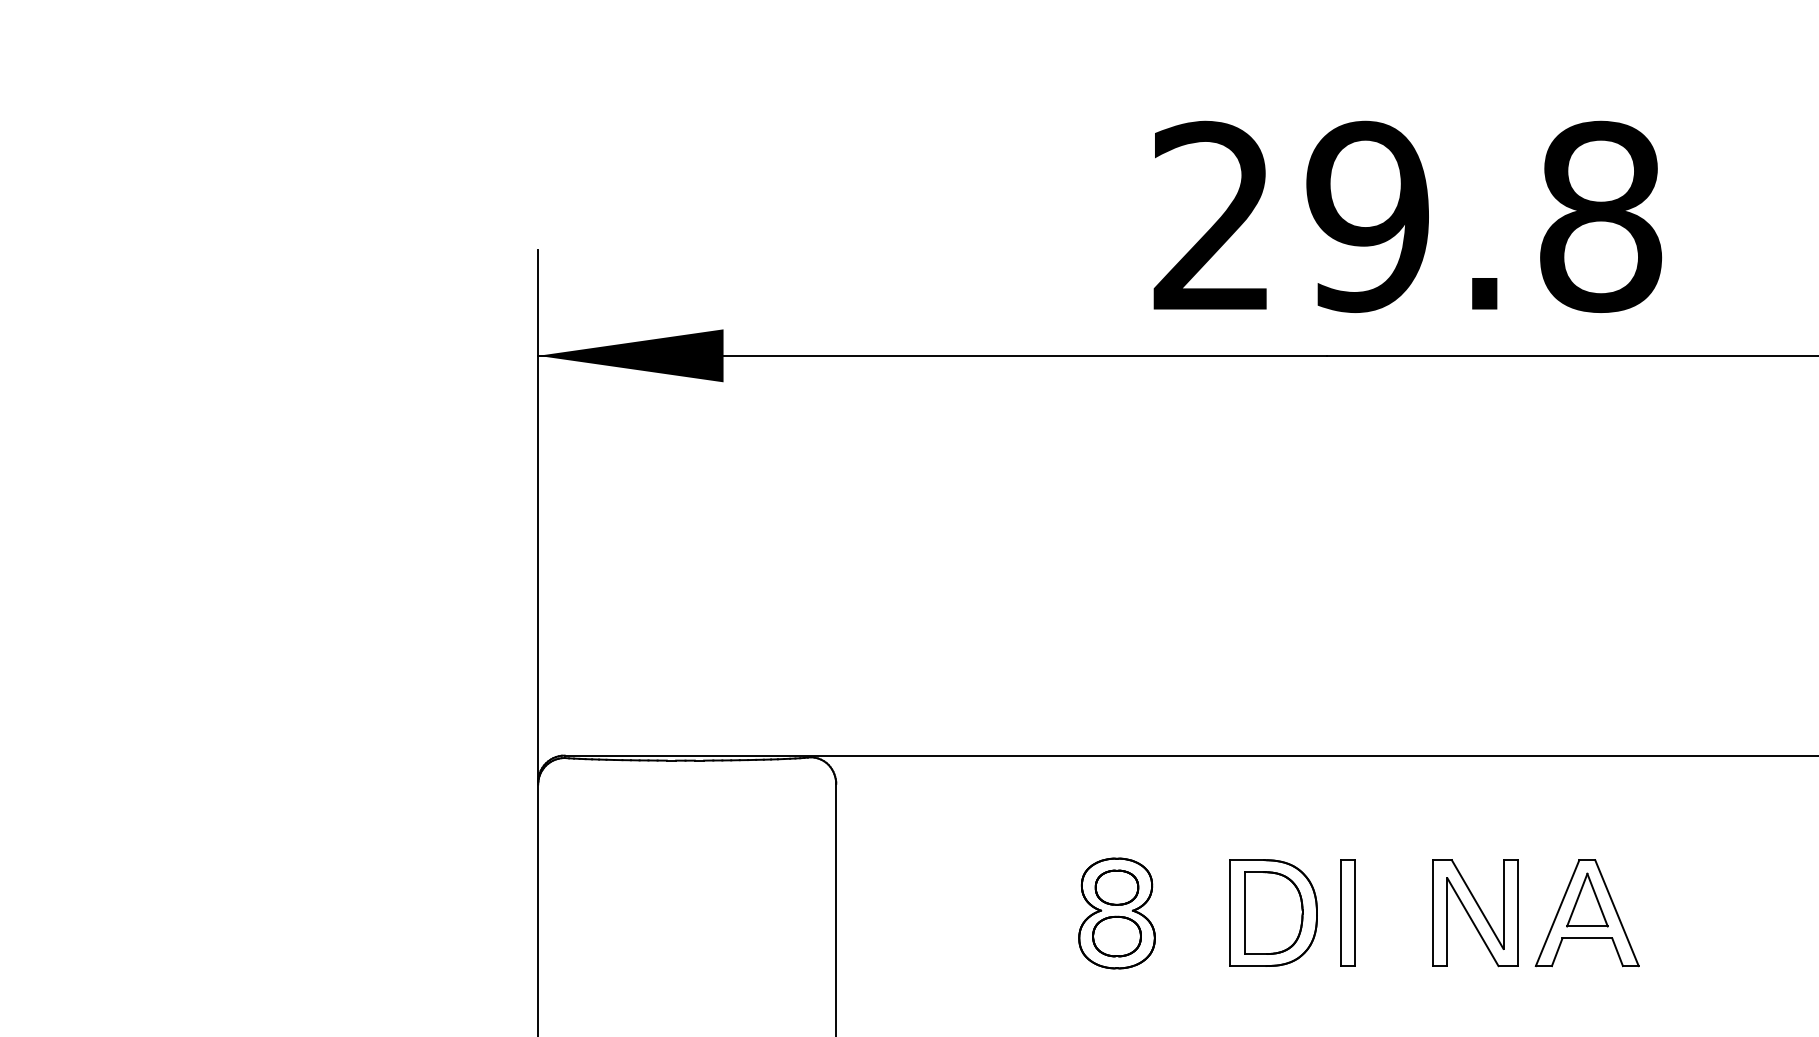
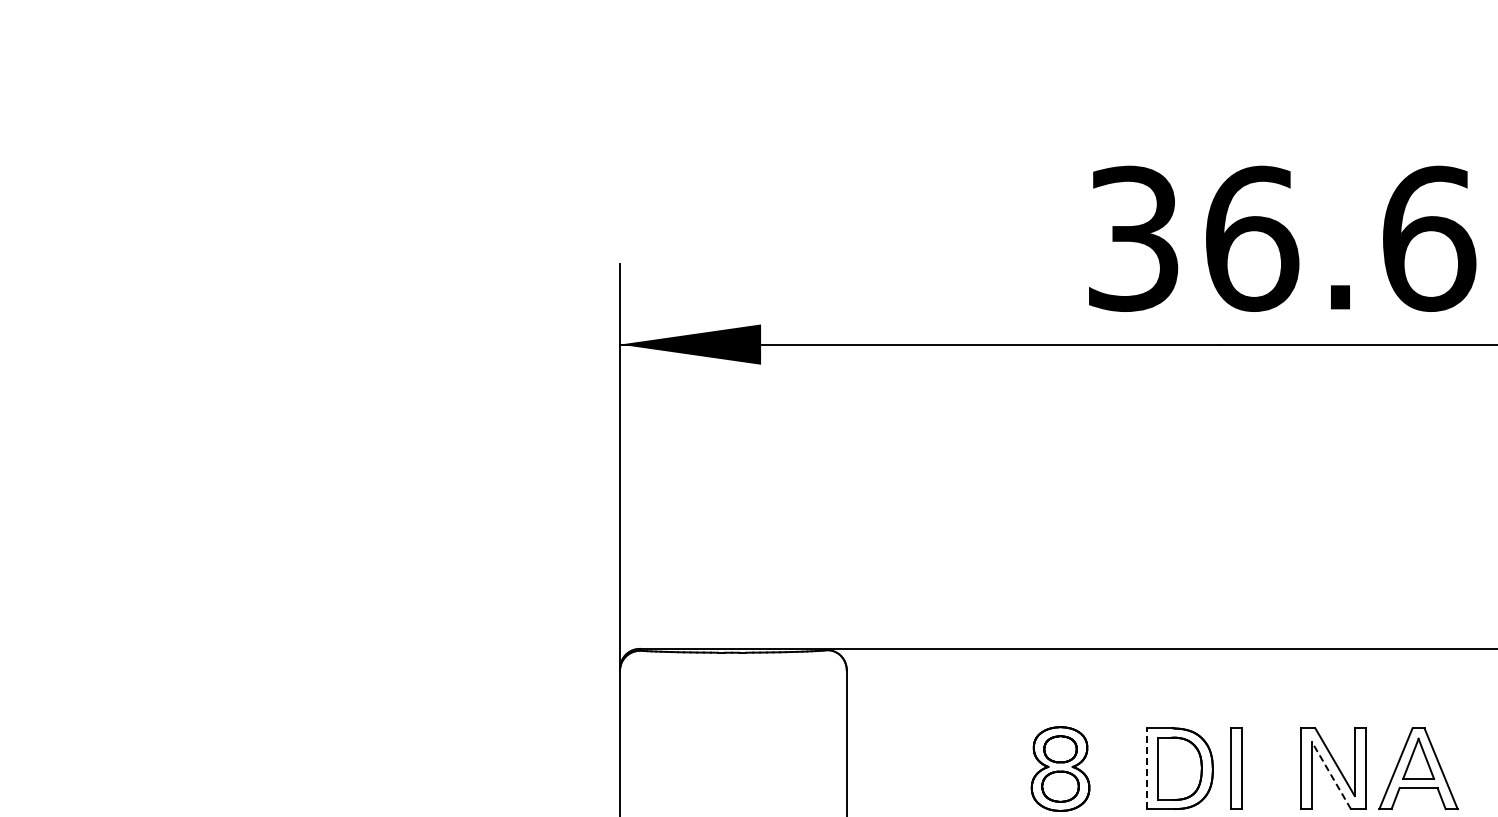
text: (1408, 216) -> (1282, 238), 29.8 -> 36.6
line: (1229, 912) -> (1146, 768), solid -> dashed
line: (1472, 921) -> (1331, 775), solid -> dashed

